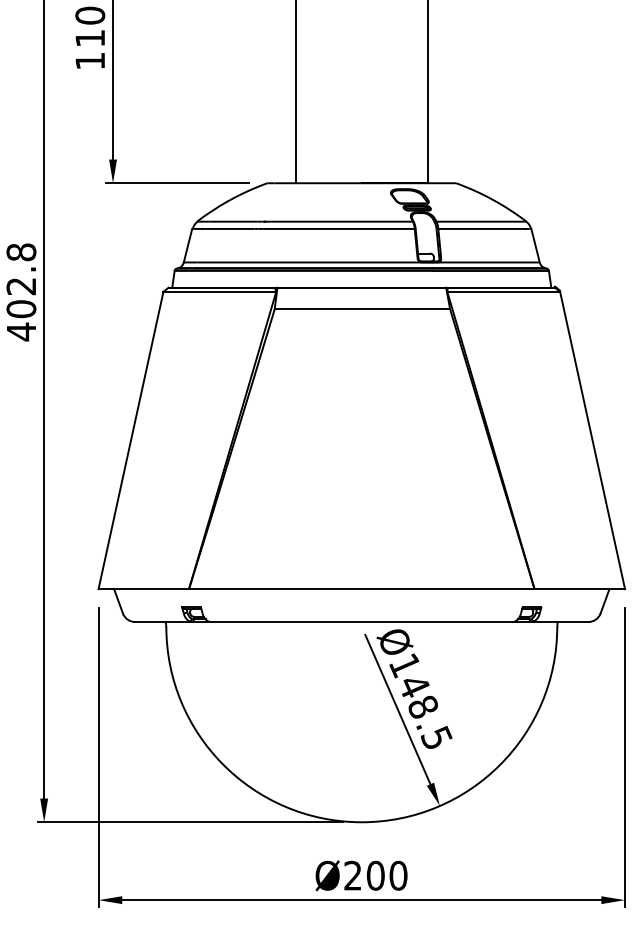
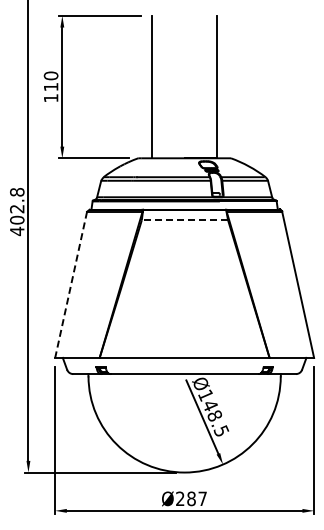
line: (361, 309) -> (184, 220), solid -> dashed
line: (131, 439) -> (71, 284), solid -> dashed
text: (387, 875) -> (197, 498), Ø200 -> Ø287

